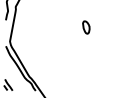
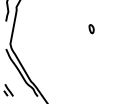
part: (86, 27) -> (91, 29), size x0.62

